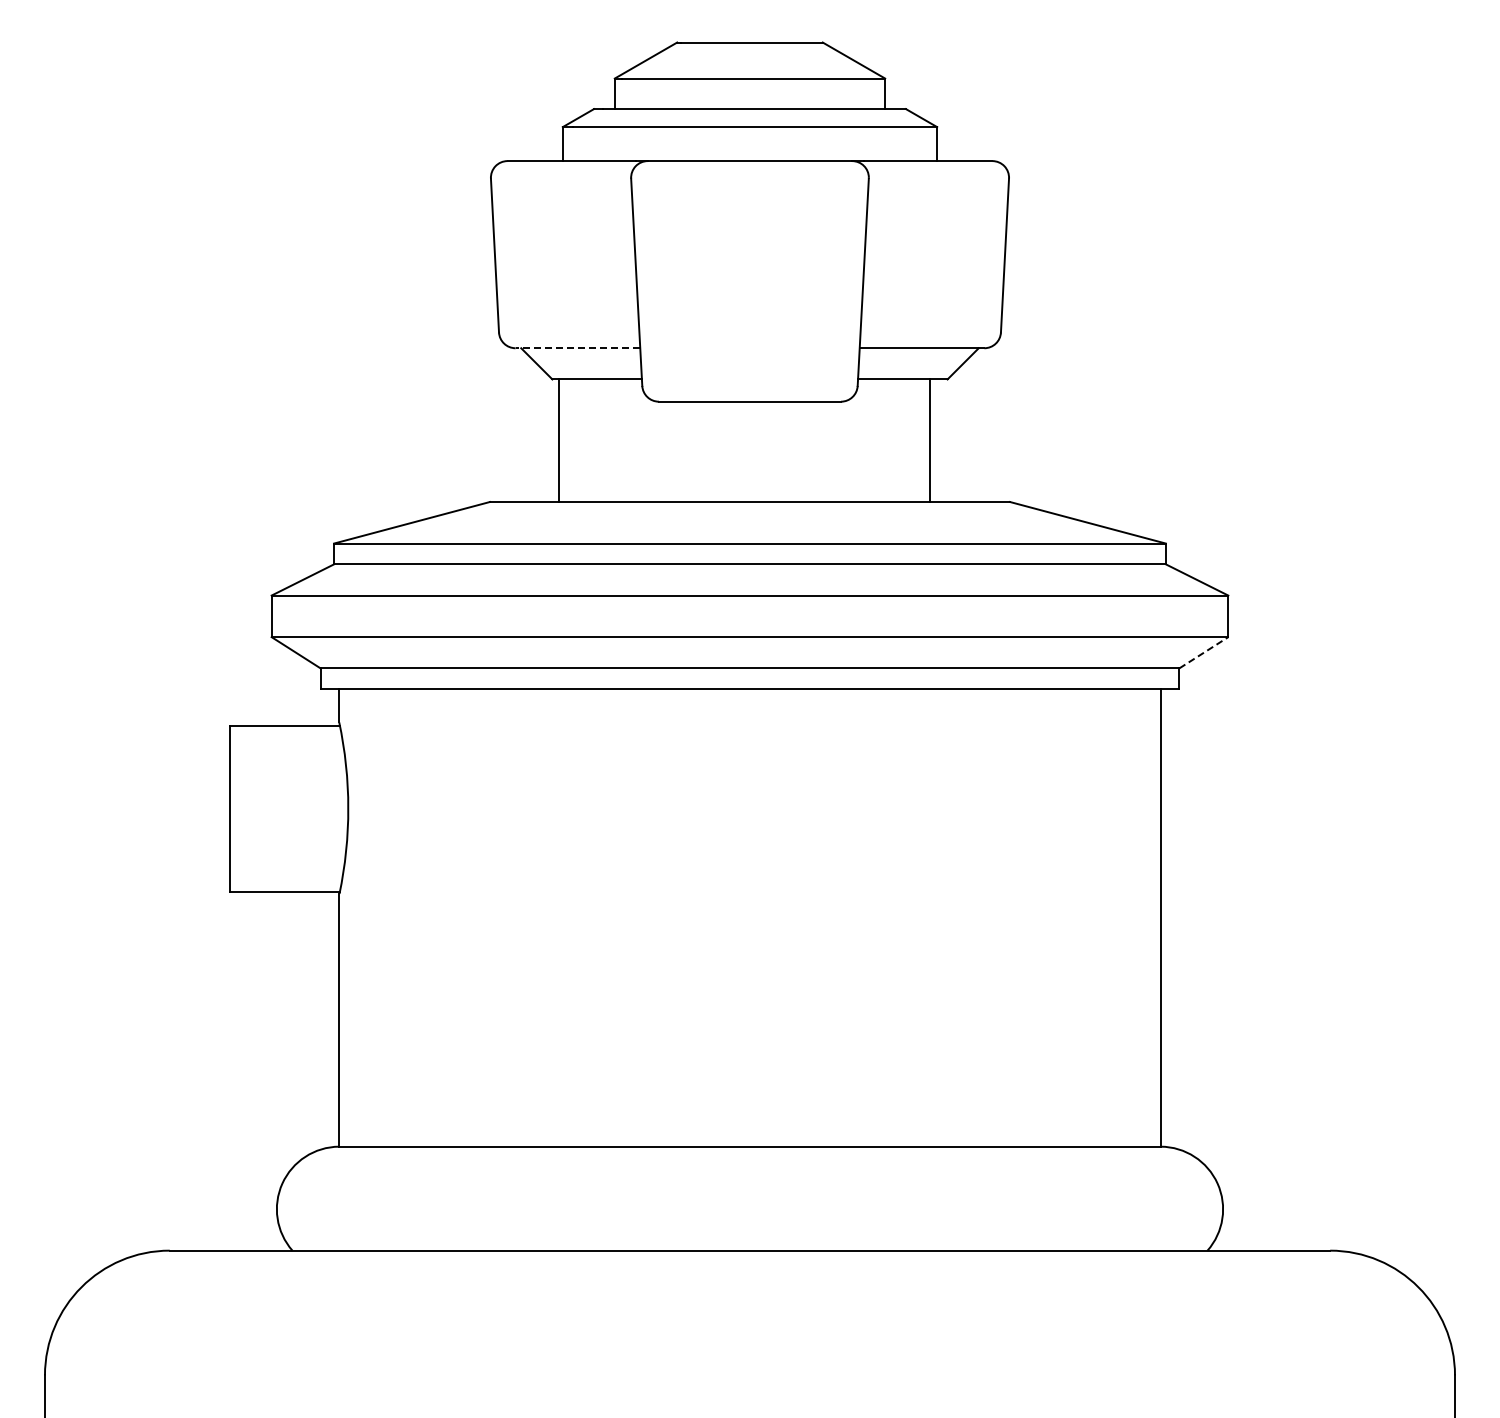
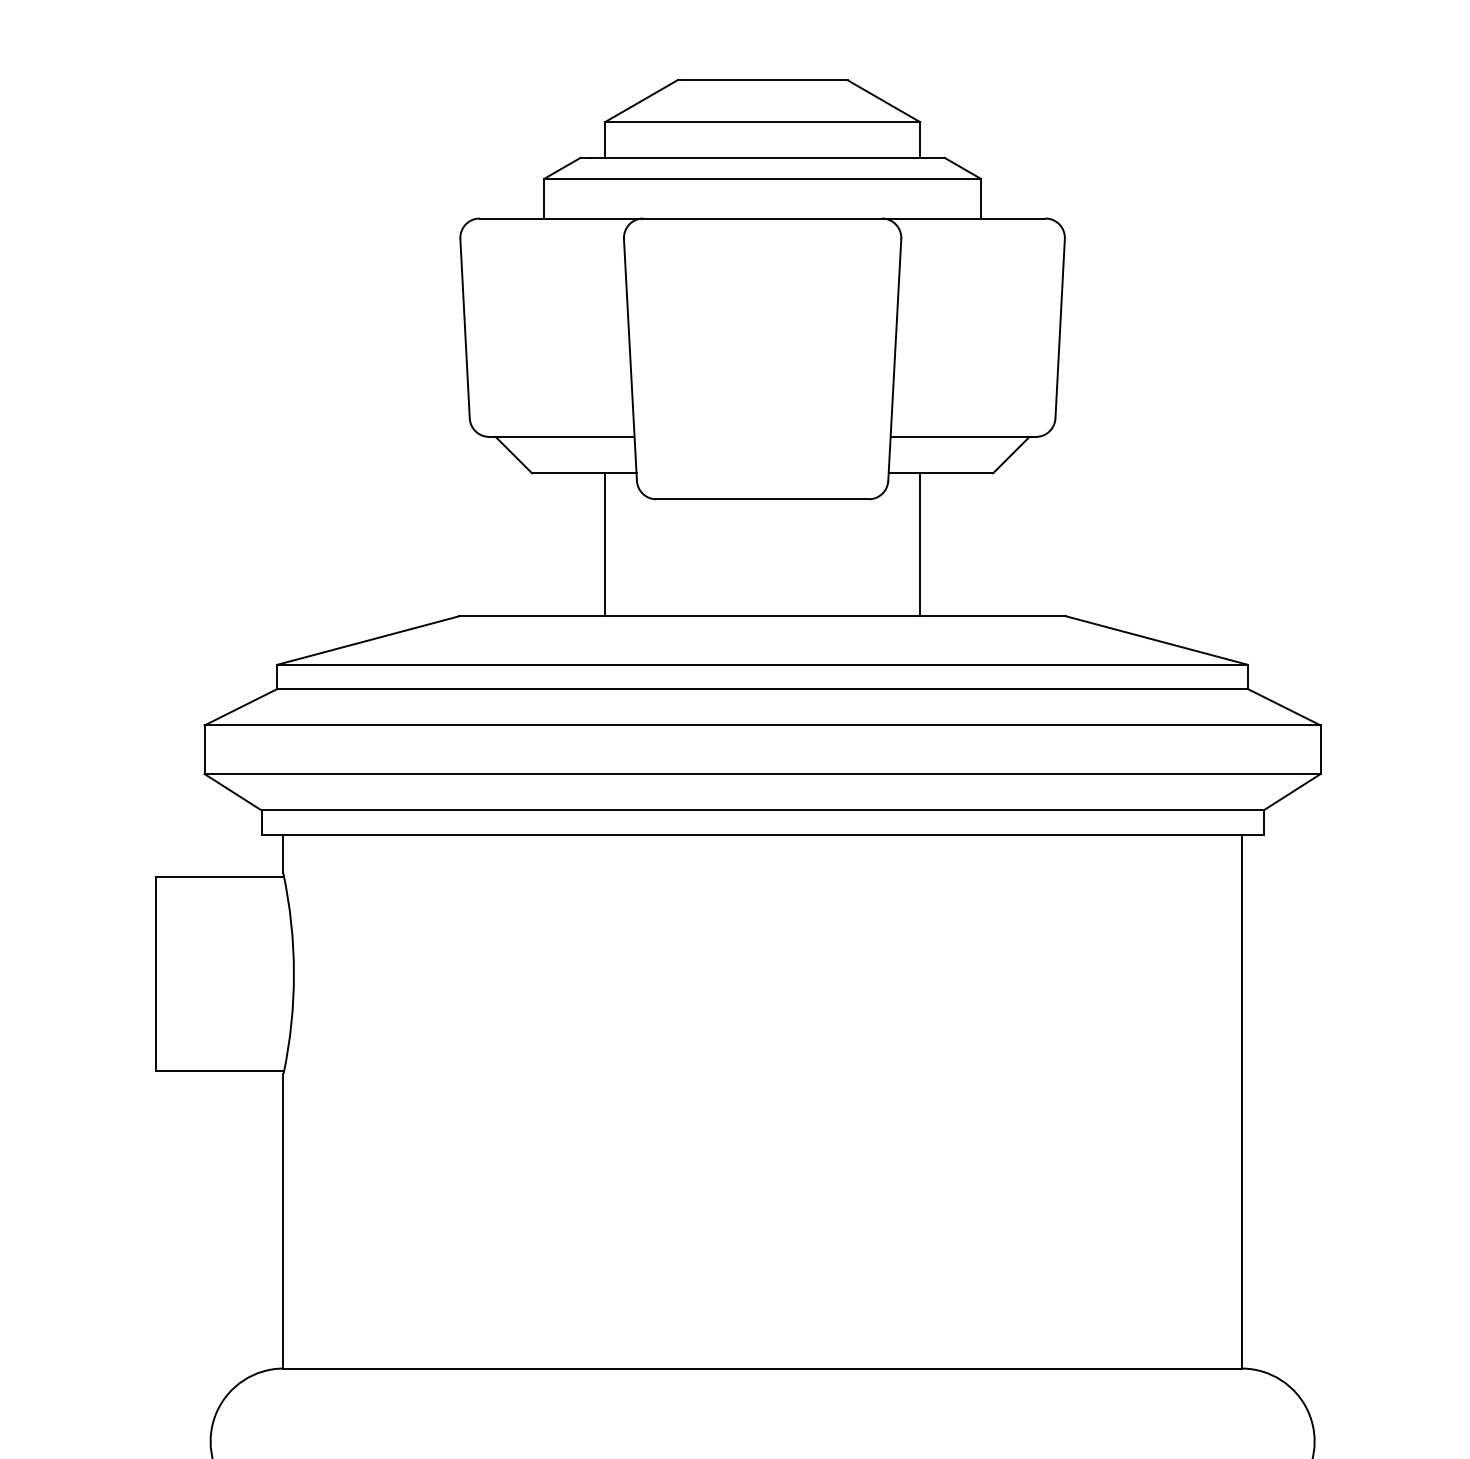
line: (577, 348) -> (561, 437), dashed -> solid
line: (558, 440) -> (604, 544), moved
line: (930, 440) -> (920, 544), moved
line: (1203, 652) -> (1291, 791), dashed -> solid

